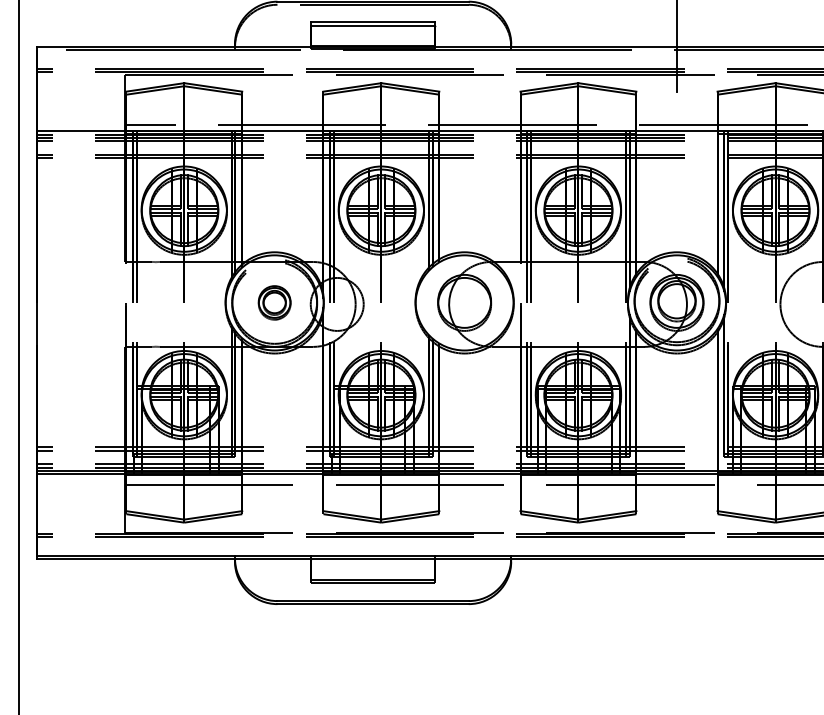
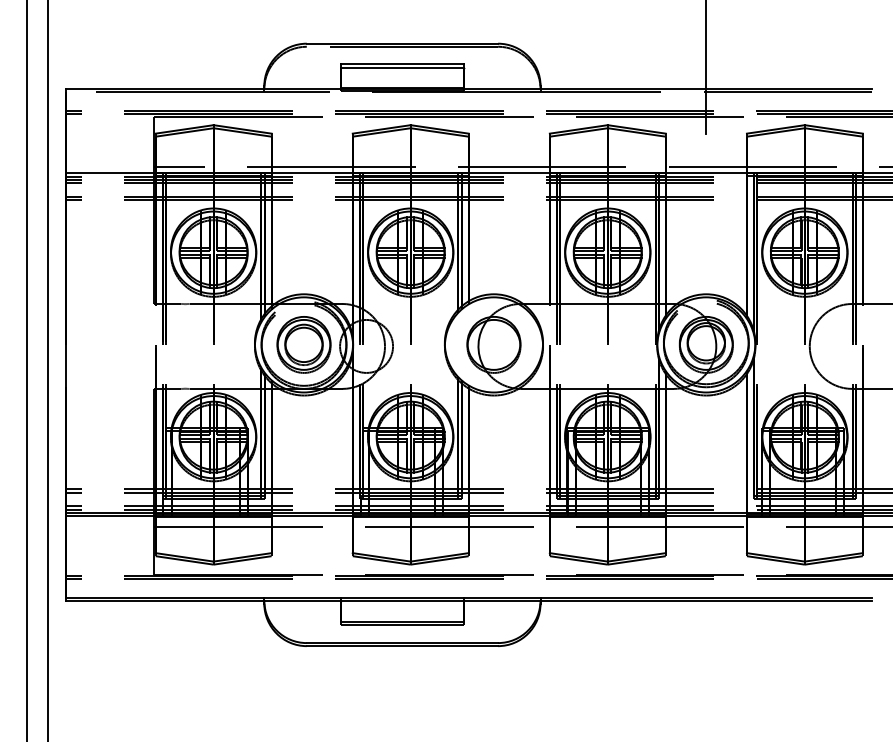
part: (274, 302) -> (303, 344), size x1.67

